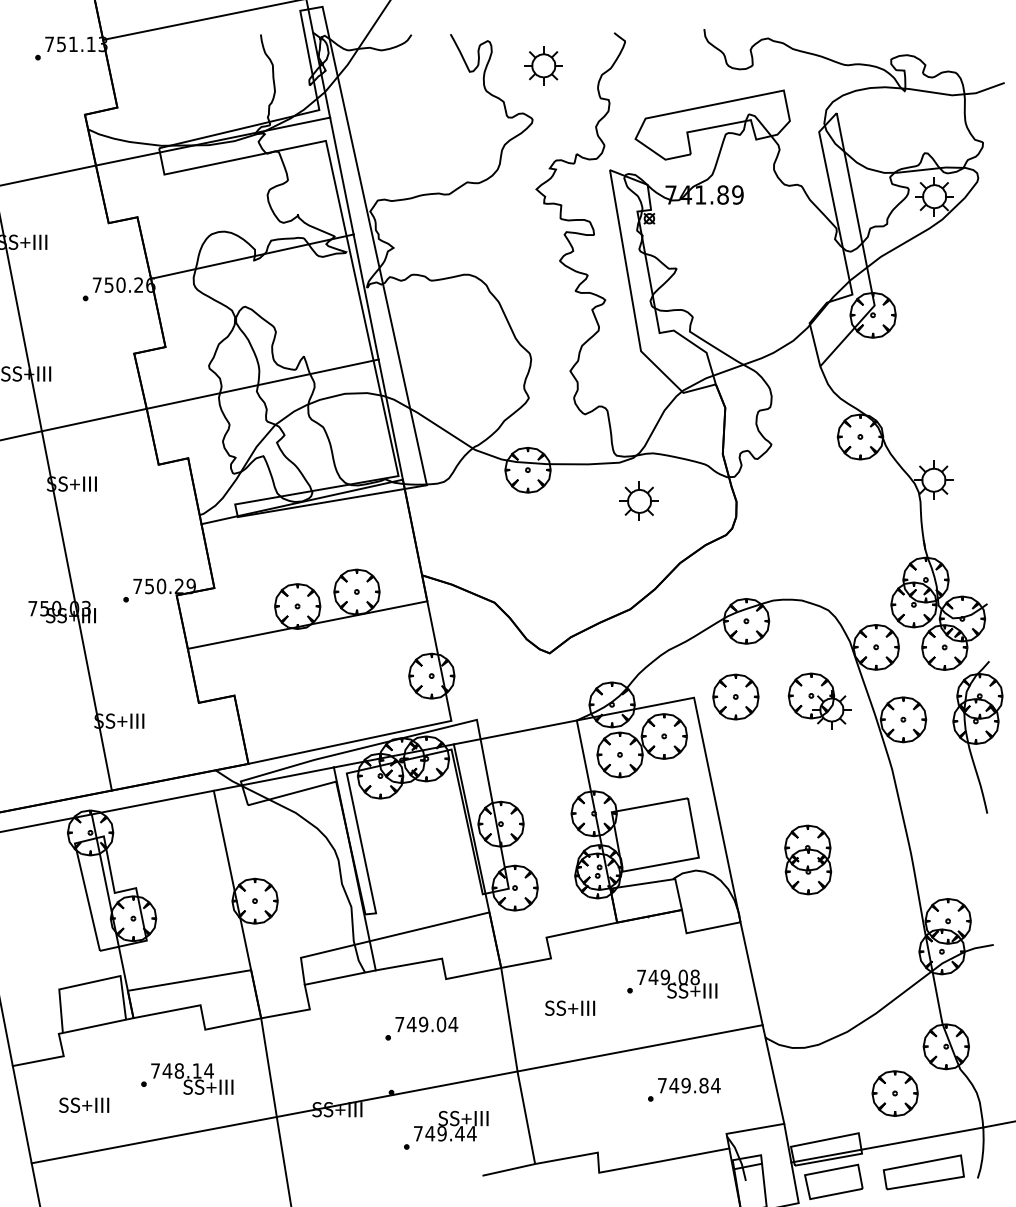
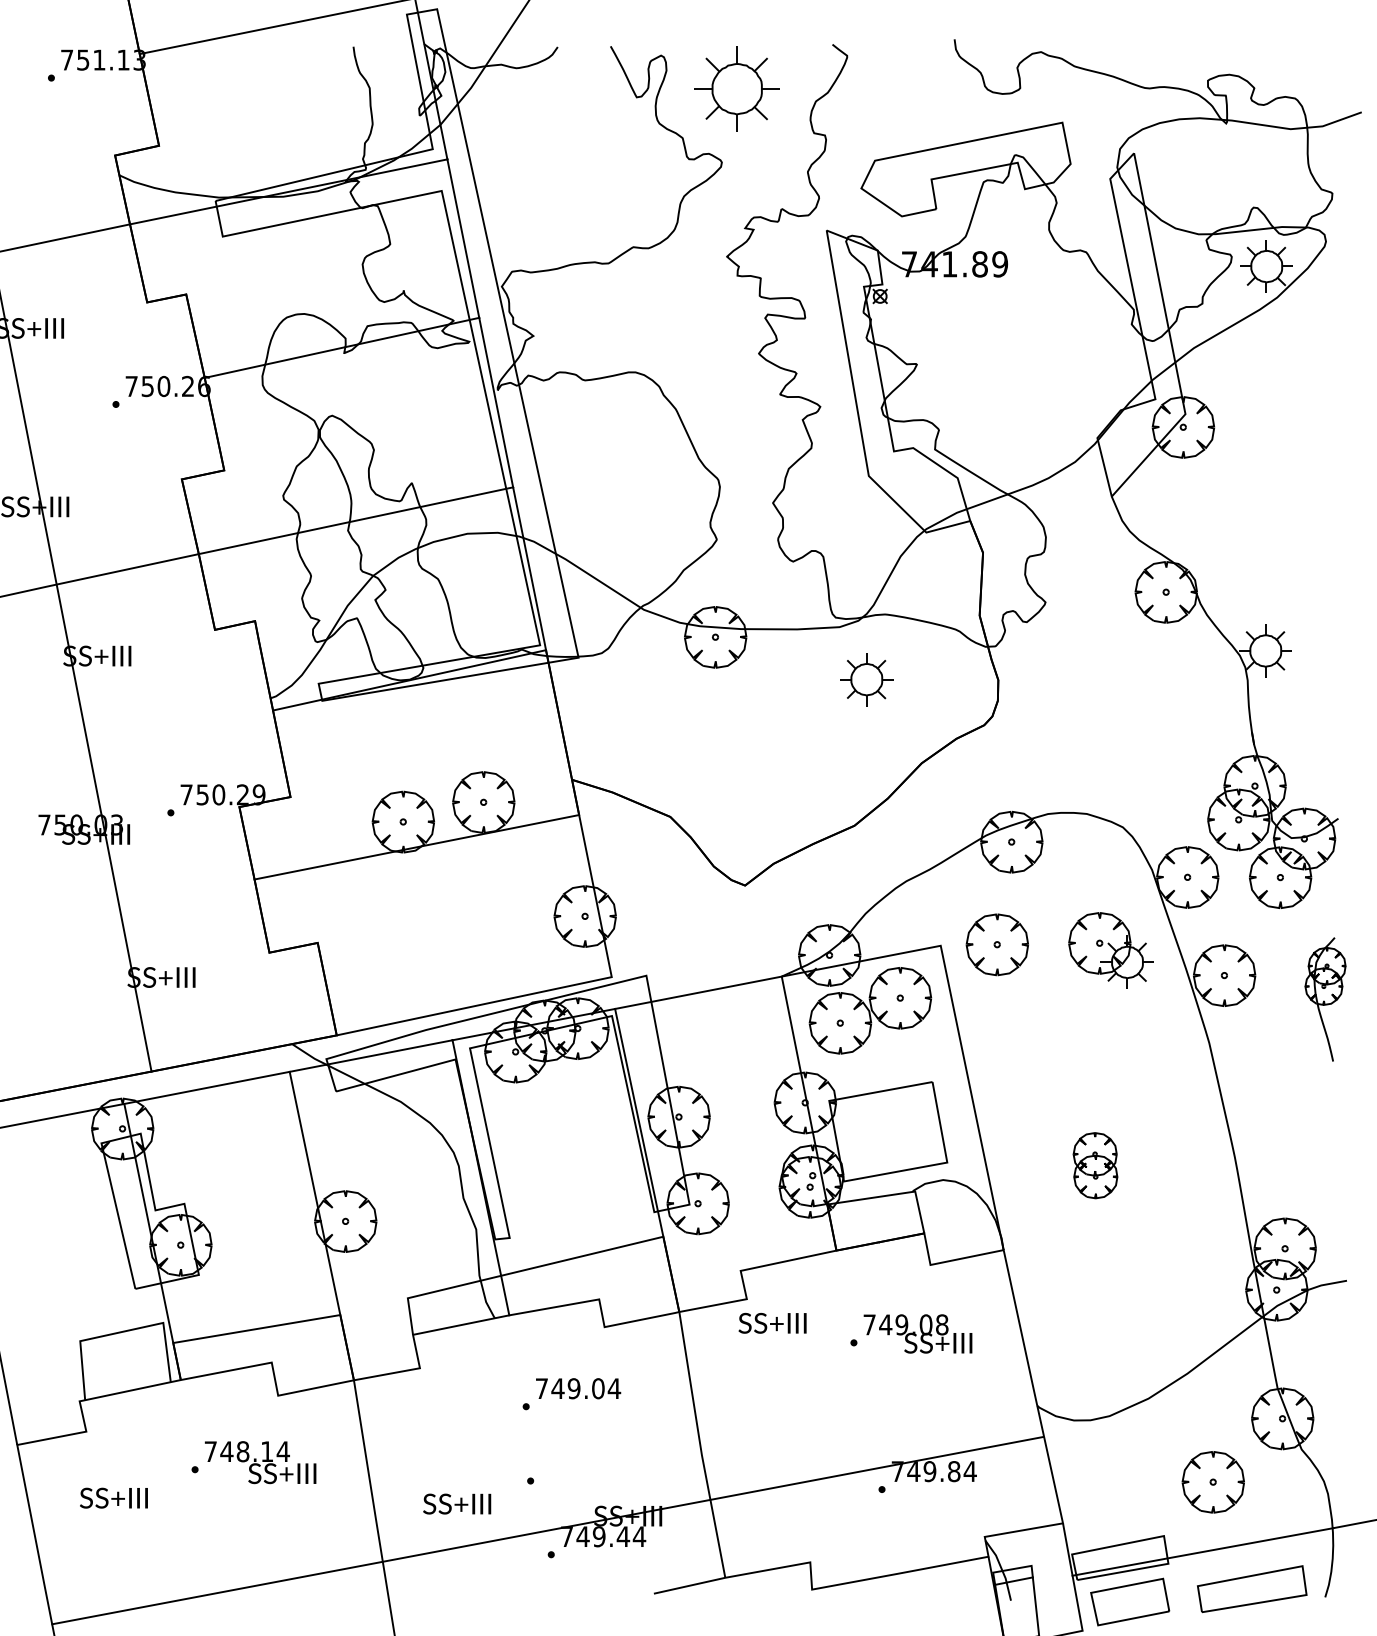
part: (543, 65) -> (736, 88), size x1.6
part: (977, 737) -> (1324, 999), size x0.6
part: (808, 859) -> (1095, 1165), size x0.7
text: (570, 1007) -> (773, 1322), moved
line: (396, 1094) -> (546, 1530), moved

